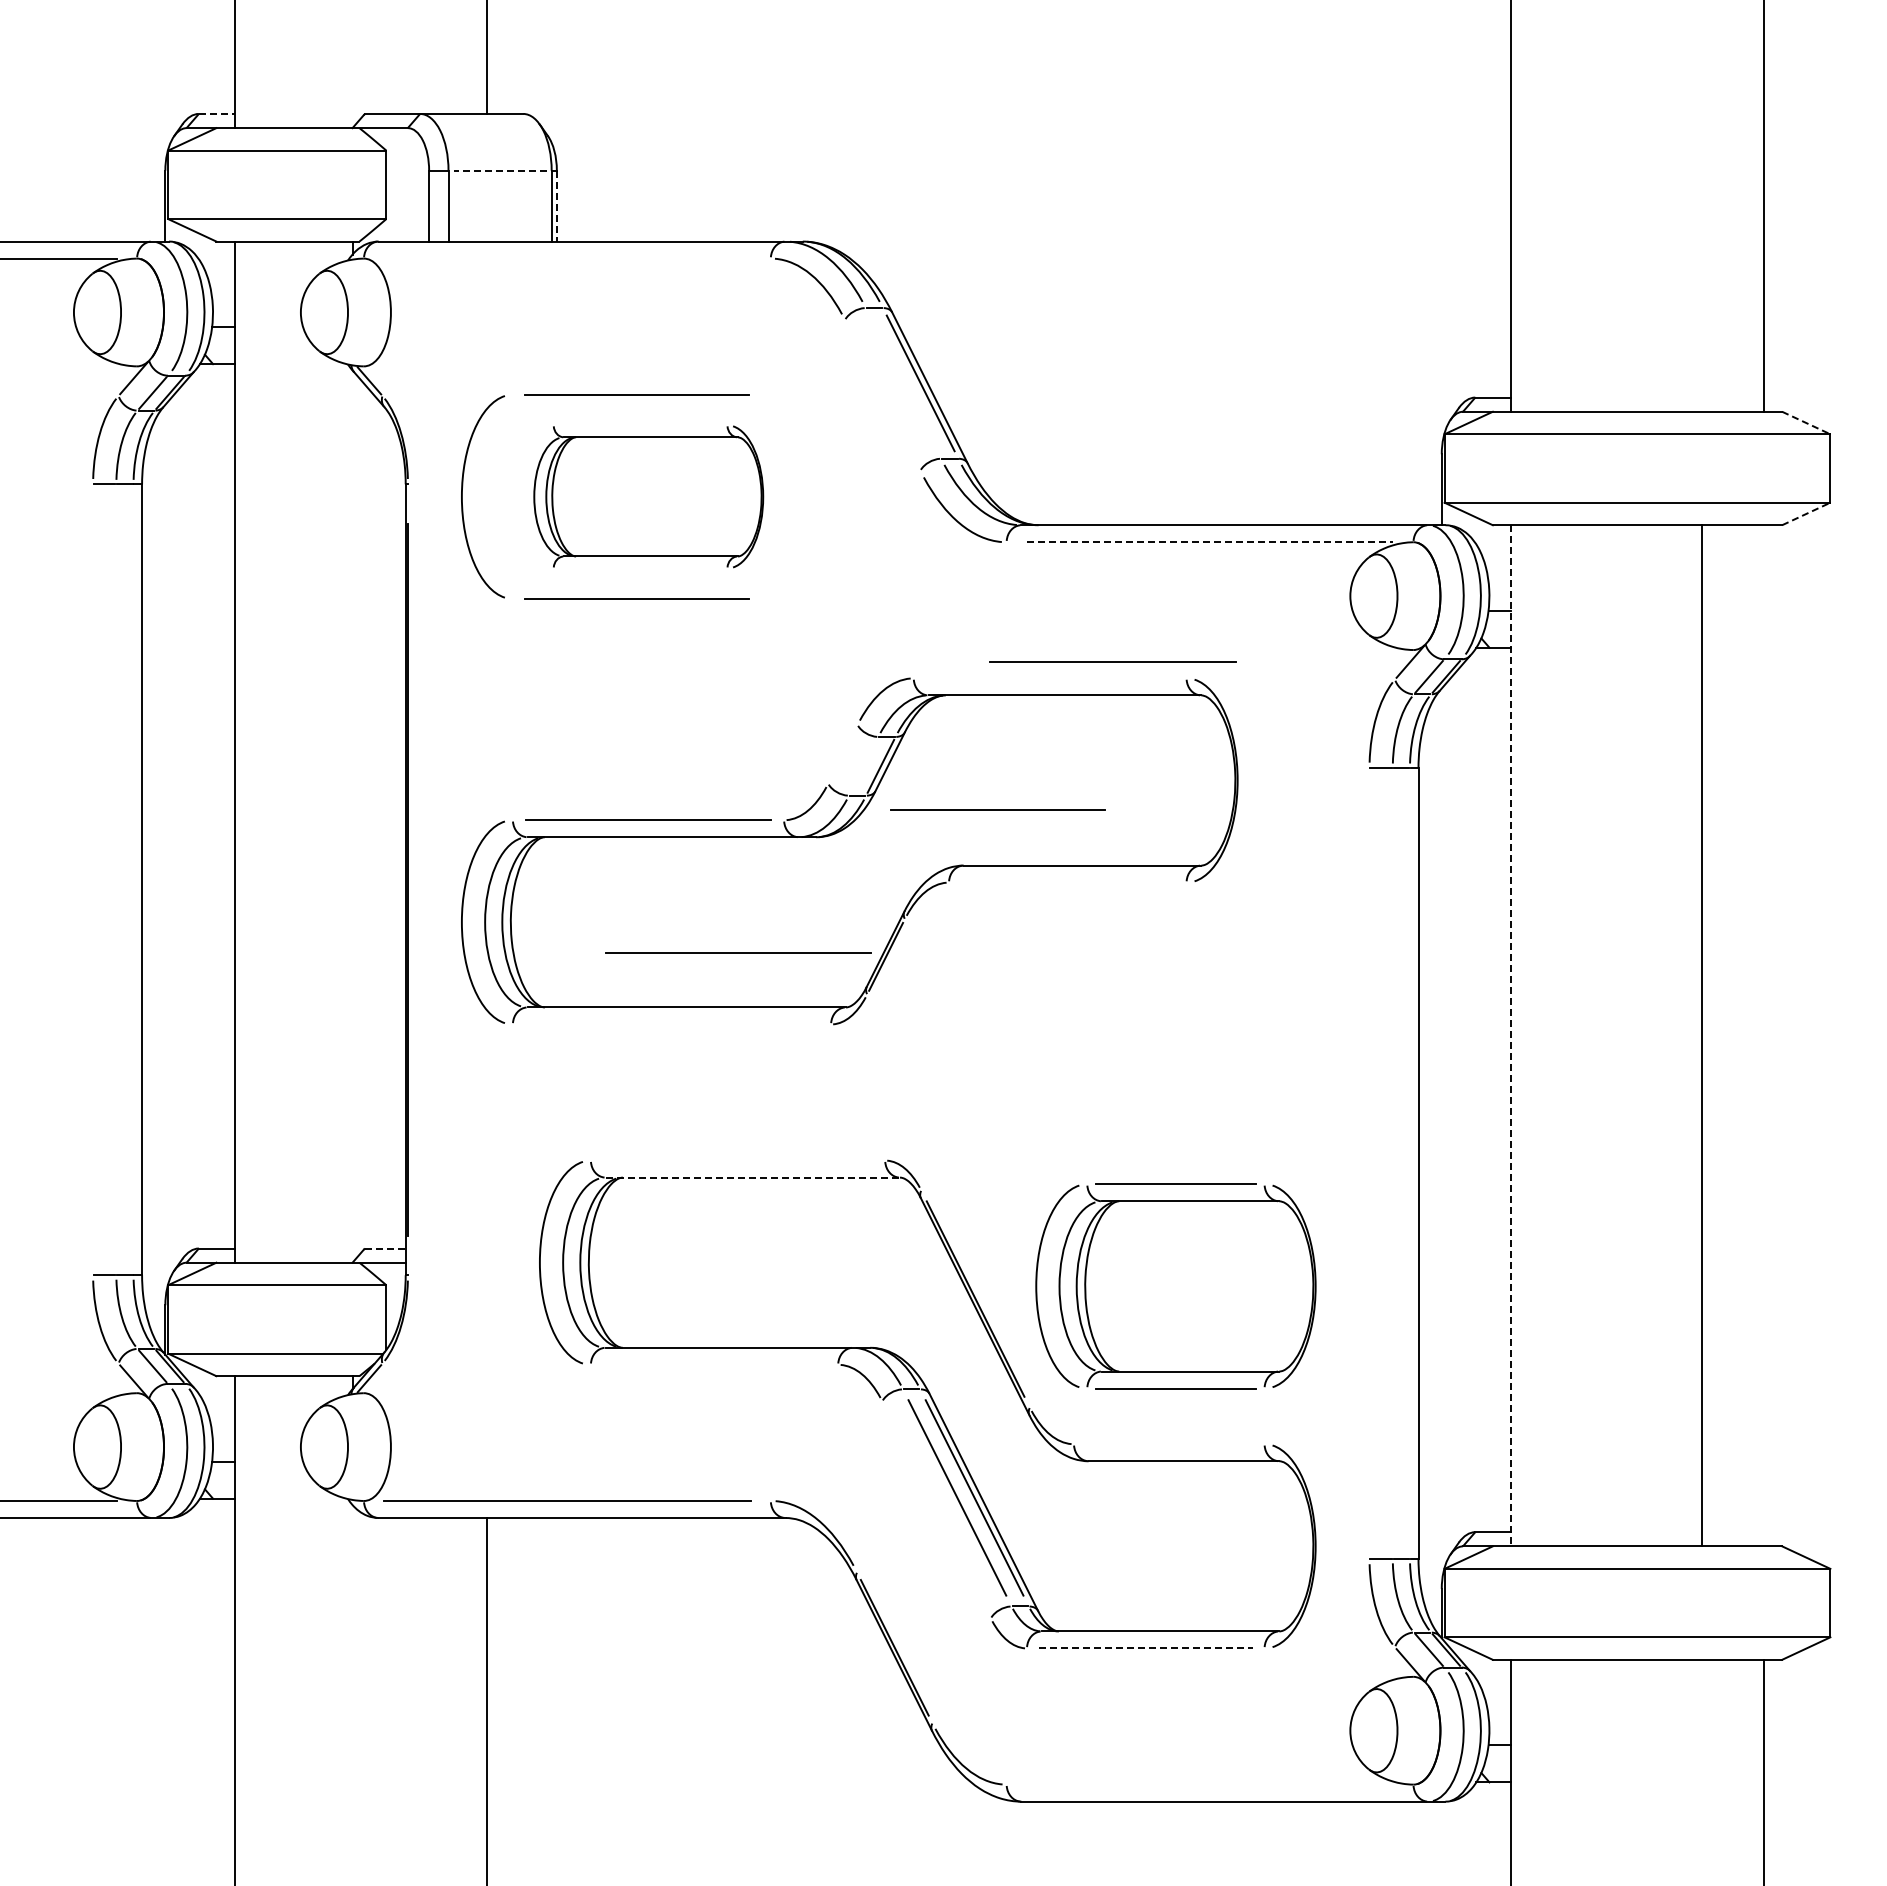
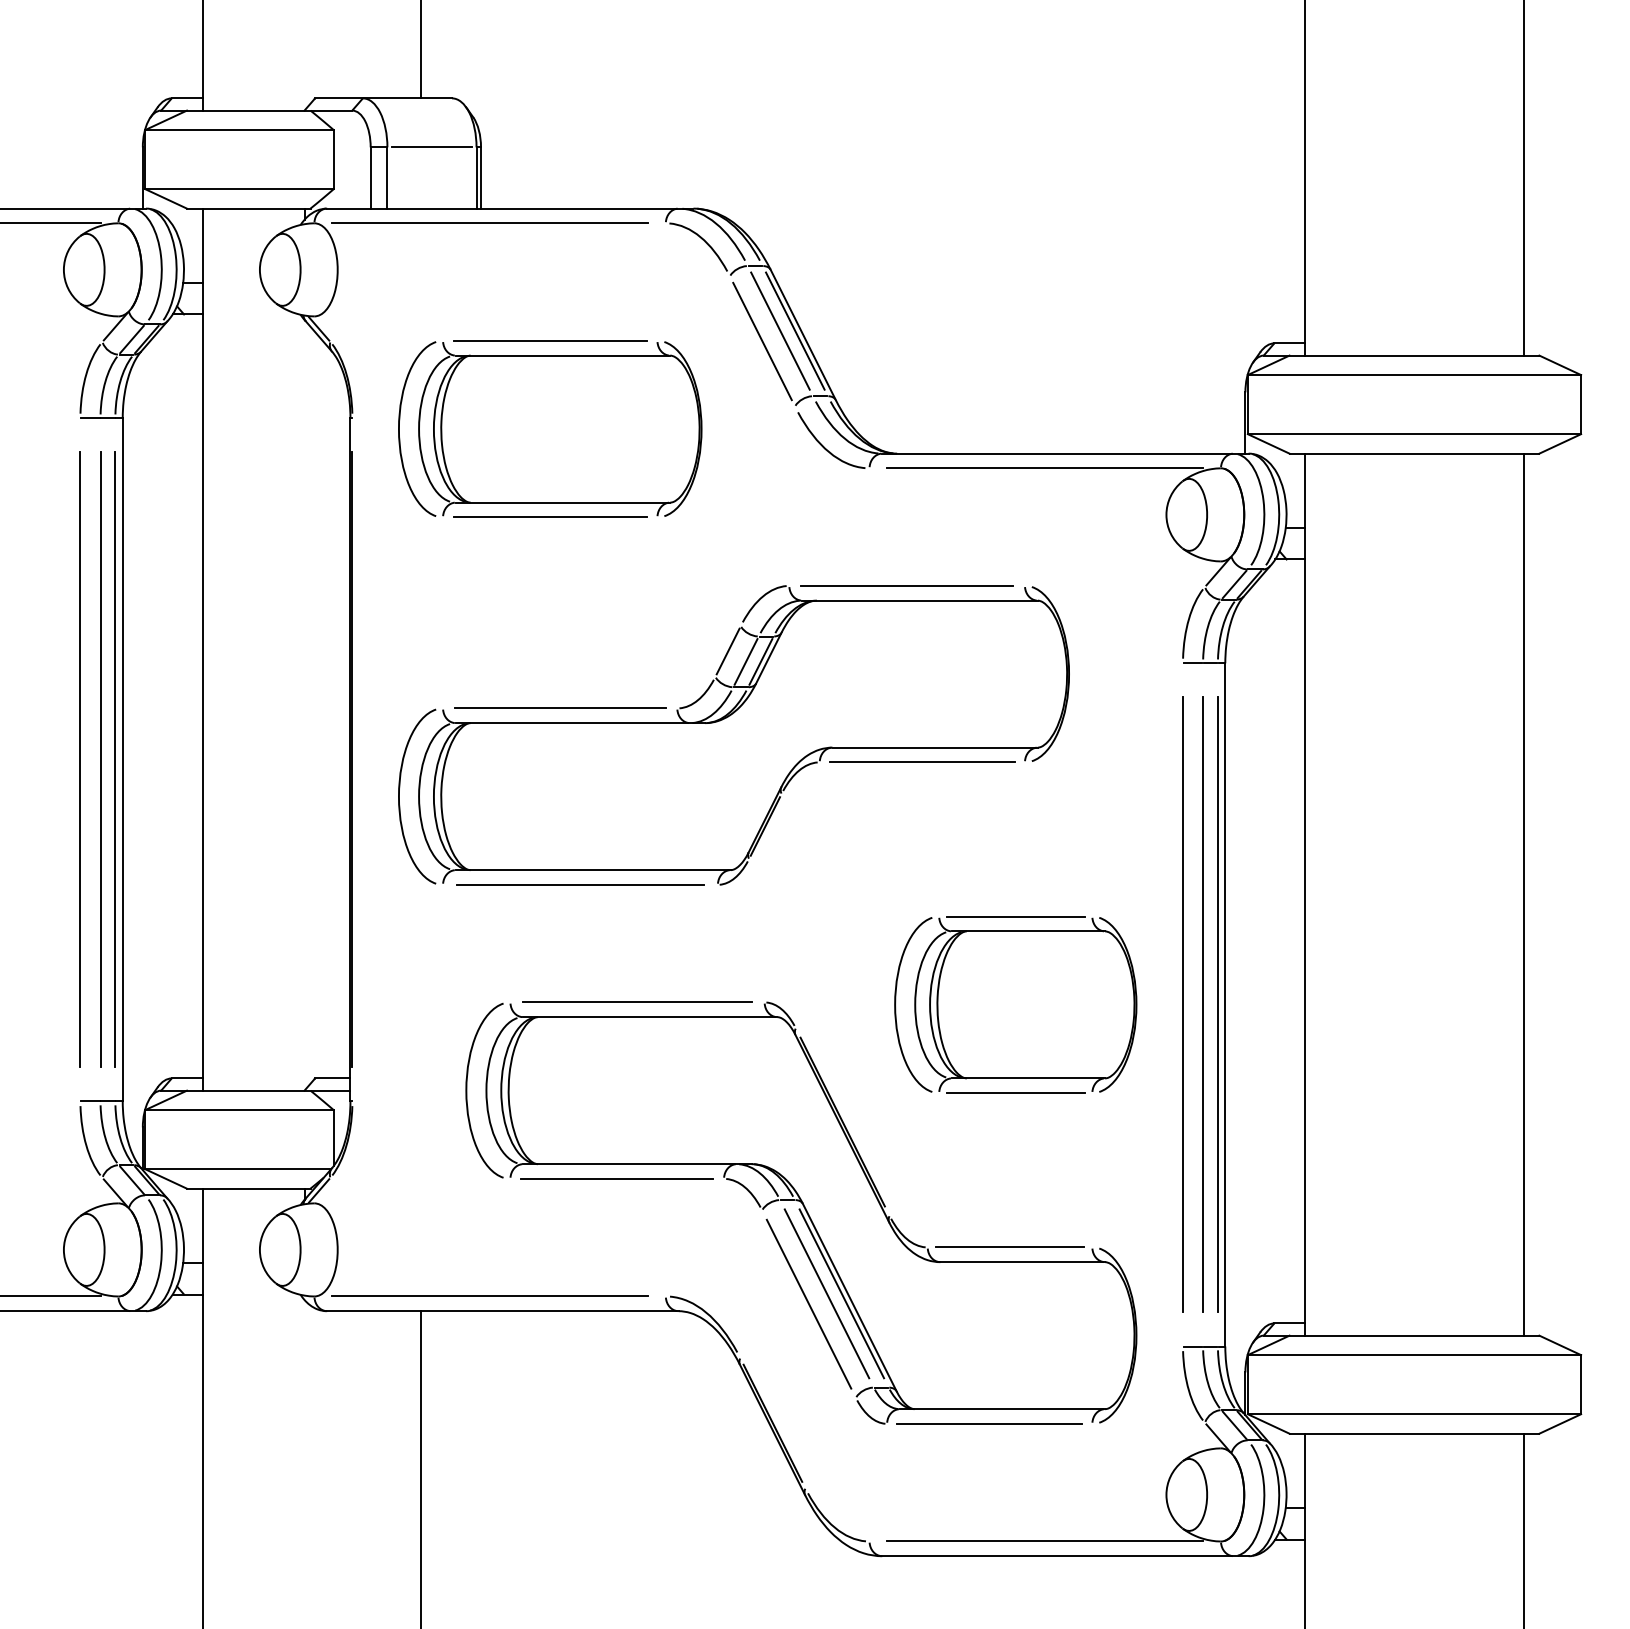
line: (216, 113) -> (187, 97), dashed -> solid
line: (499, 170) -> (431, 147), dashed -> solid
line: (556, 206) -> (480, 178), dashed -> solid
line: (567, 258) -> (490, 223), added
line: (903, 383) -> (780, 331), added
line: (882, 395) -> (762, 341), added
line: (1806, 423) -> (1560, 365), dashed -> solid
part: (648, 496) -> (560, 428), size x1.43
line: (1806, 513) -> (1560, 443), dashed -> solid
line: (1210, 542) -> (1045, 468), dashed -> solid
line: (1112, 661) -> (906, 585), moved
line: (842, 753) -> (727, 650), added
line: (863, 765) -> (745, 661), added
line: (997, 809) -> (922, 762), moved
line: (93, 879) -> (80, 759), added
line: (116, 879) -> (100, 759), added
line: (133, 879) -> (115, 759), added
line: (738, 952) -> (637, 1002), moved
line: (671, 1023) -> (580, 884), added
line: (1511, 1035) -> (1305, 894), dashed -> solid
line: (1701, 1035) -> (1523, 894), moved
line: (1369, 1163) -> (1182, 1004), added
line: (1392, 1163) -> (1202, 1004), added
line: (1409, 1163) -> (1217, 1004), added
line: (753, 1177) -> (650, 1017), dashed -> solid
line: (385, 1248) -> (332, 1078), dashed -> solid
part: (1175, 1286) -> (1015, 1004), moved
line: (714, 1364) -> (617, 1178), added
line: (1169, 1444) -> (1010, 1247), added
line: (936, 1509) -> (808, 1303), added
line: (1145, 1648) -> (989, 1423), dashed -> solid
line: (1210, 1784) -> (1045, 1541), added

